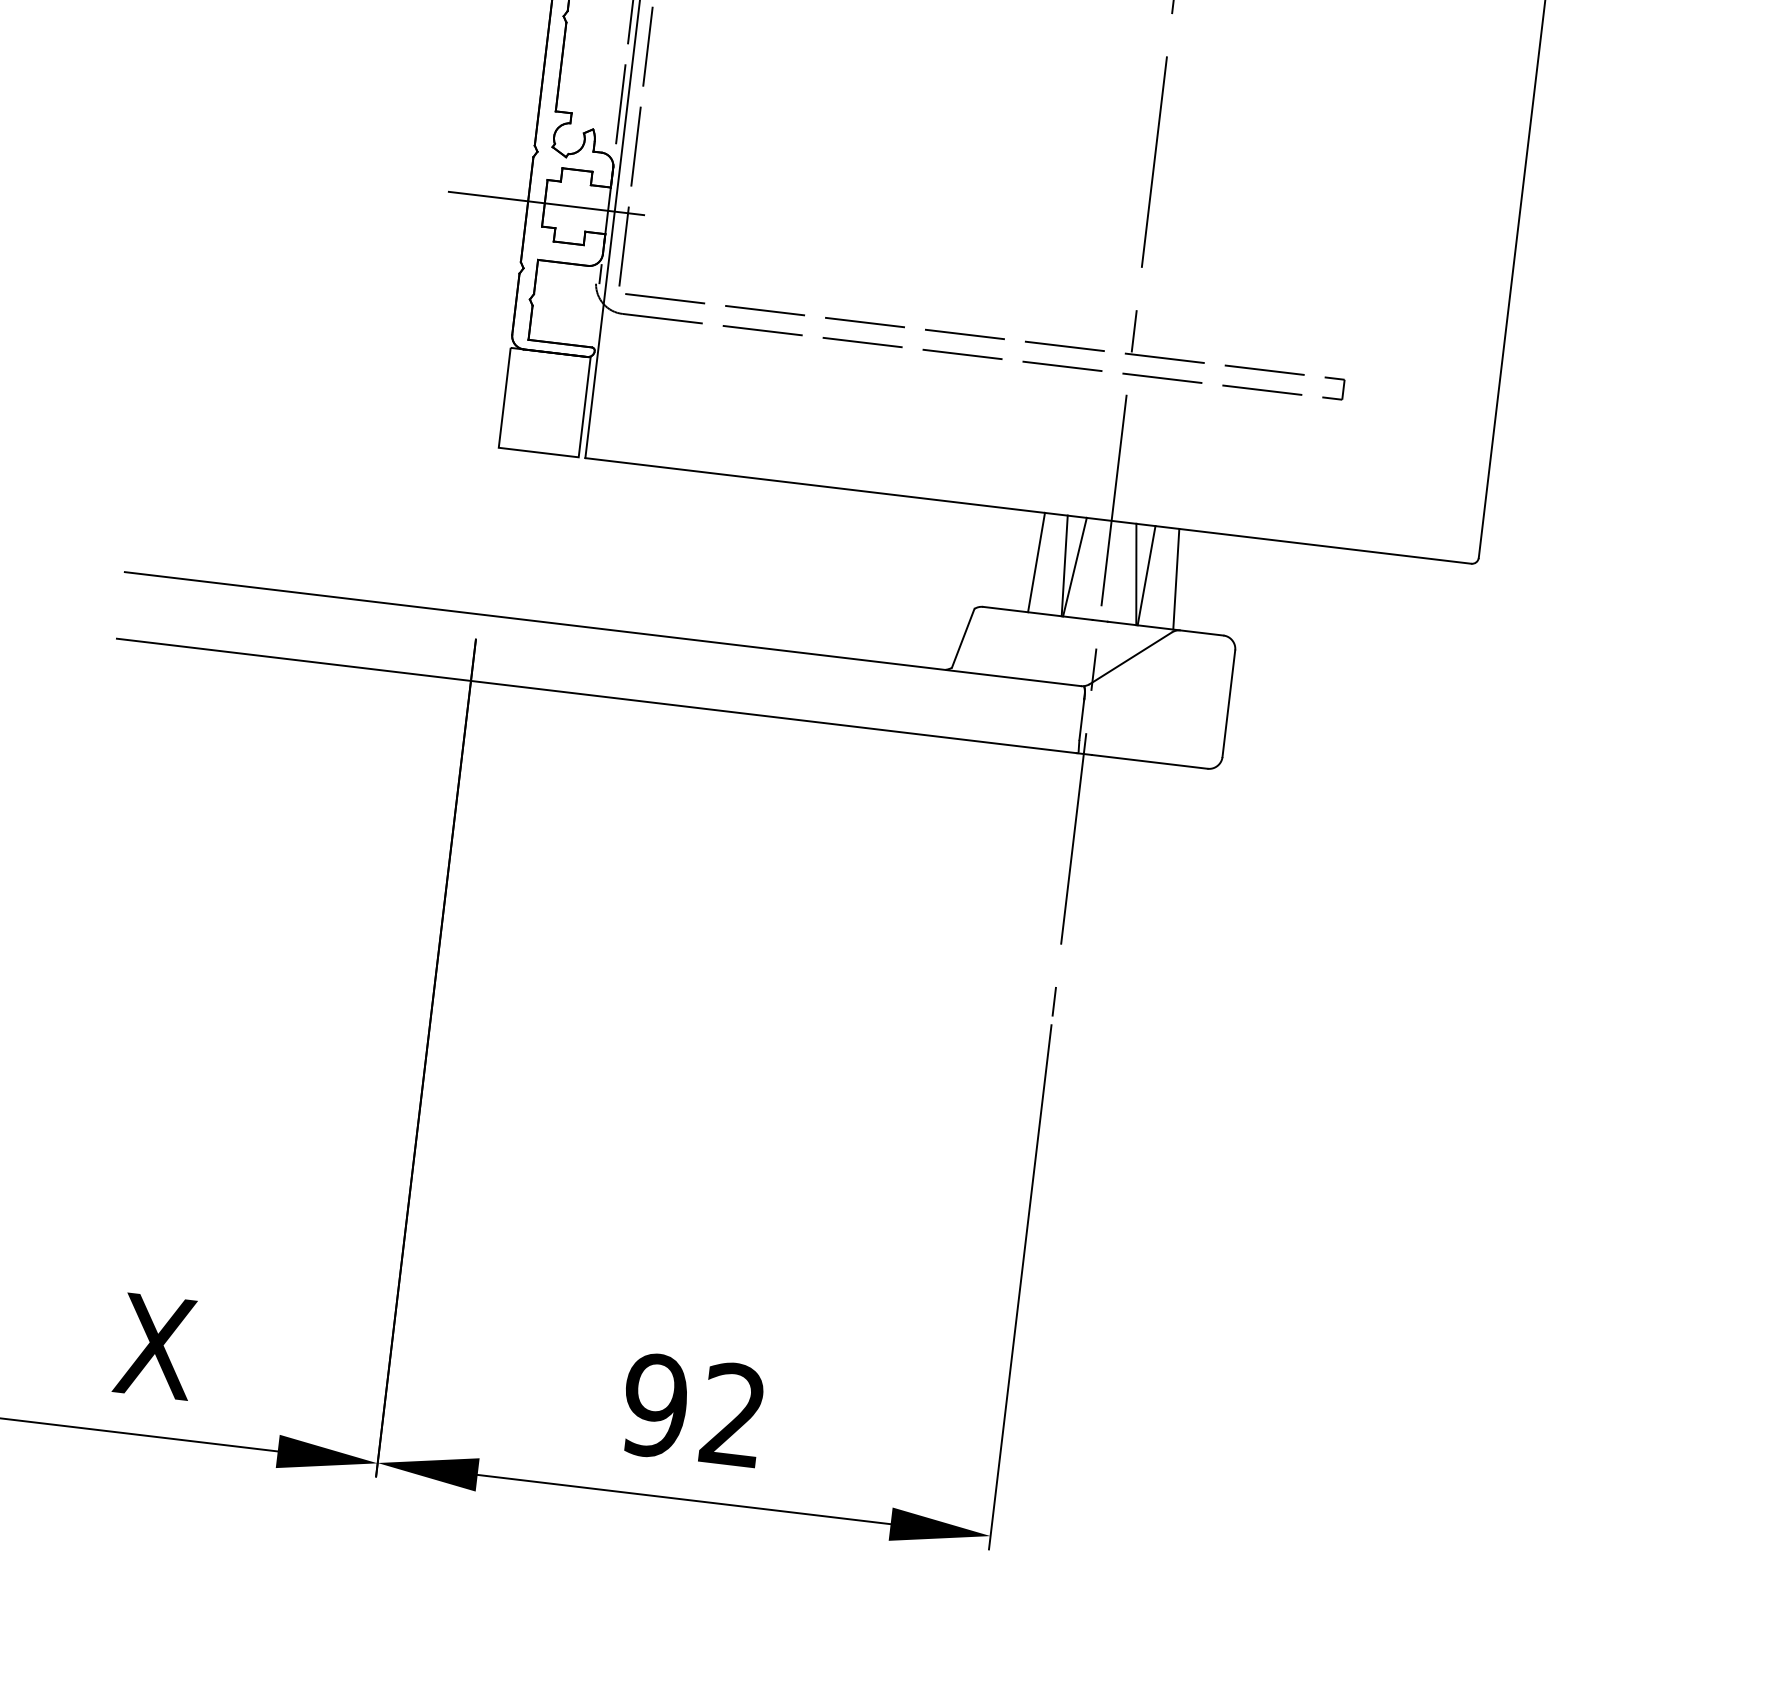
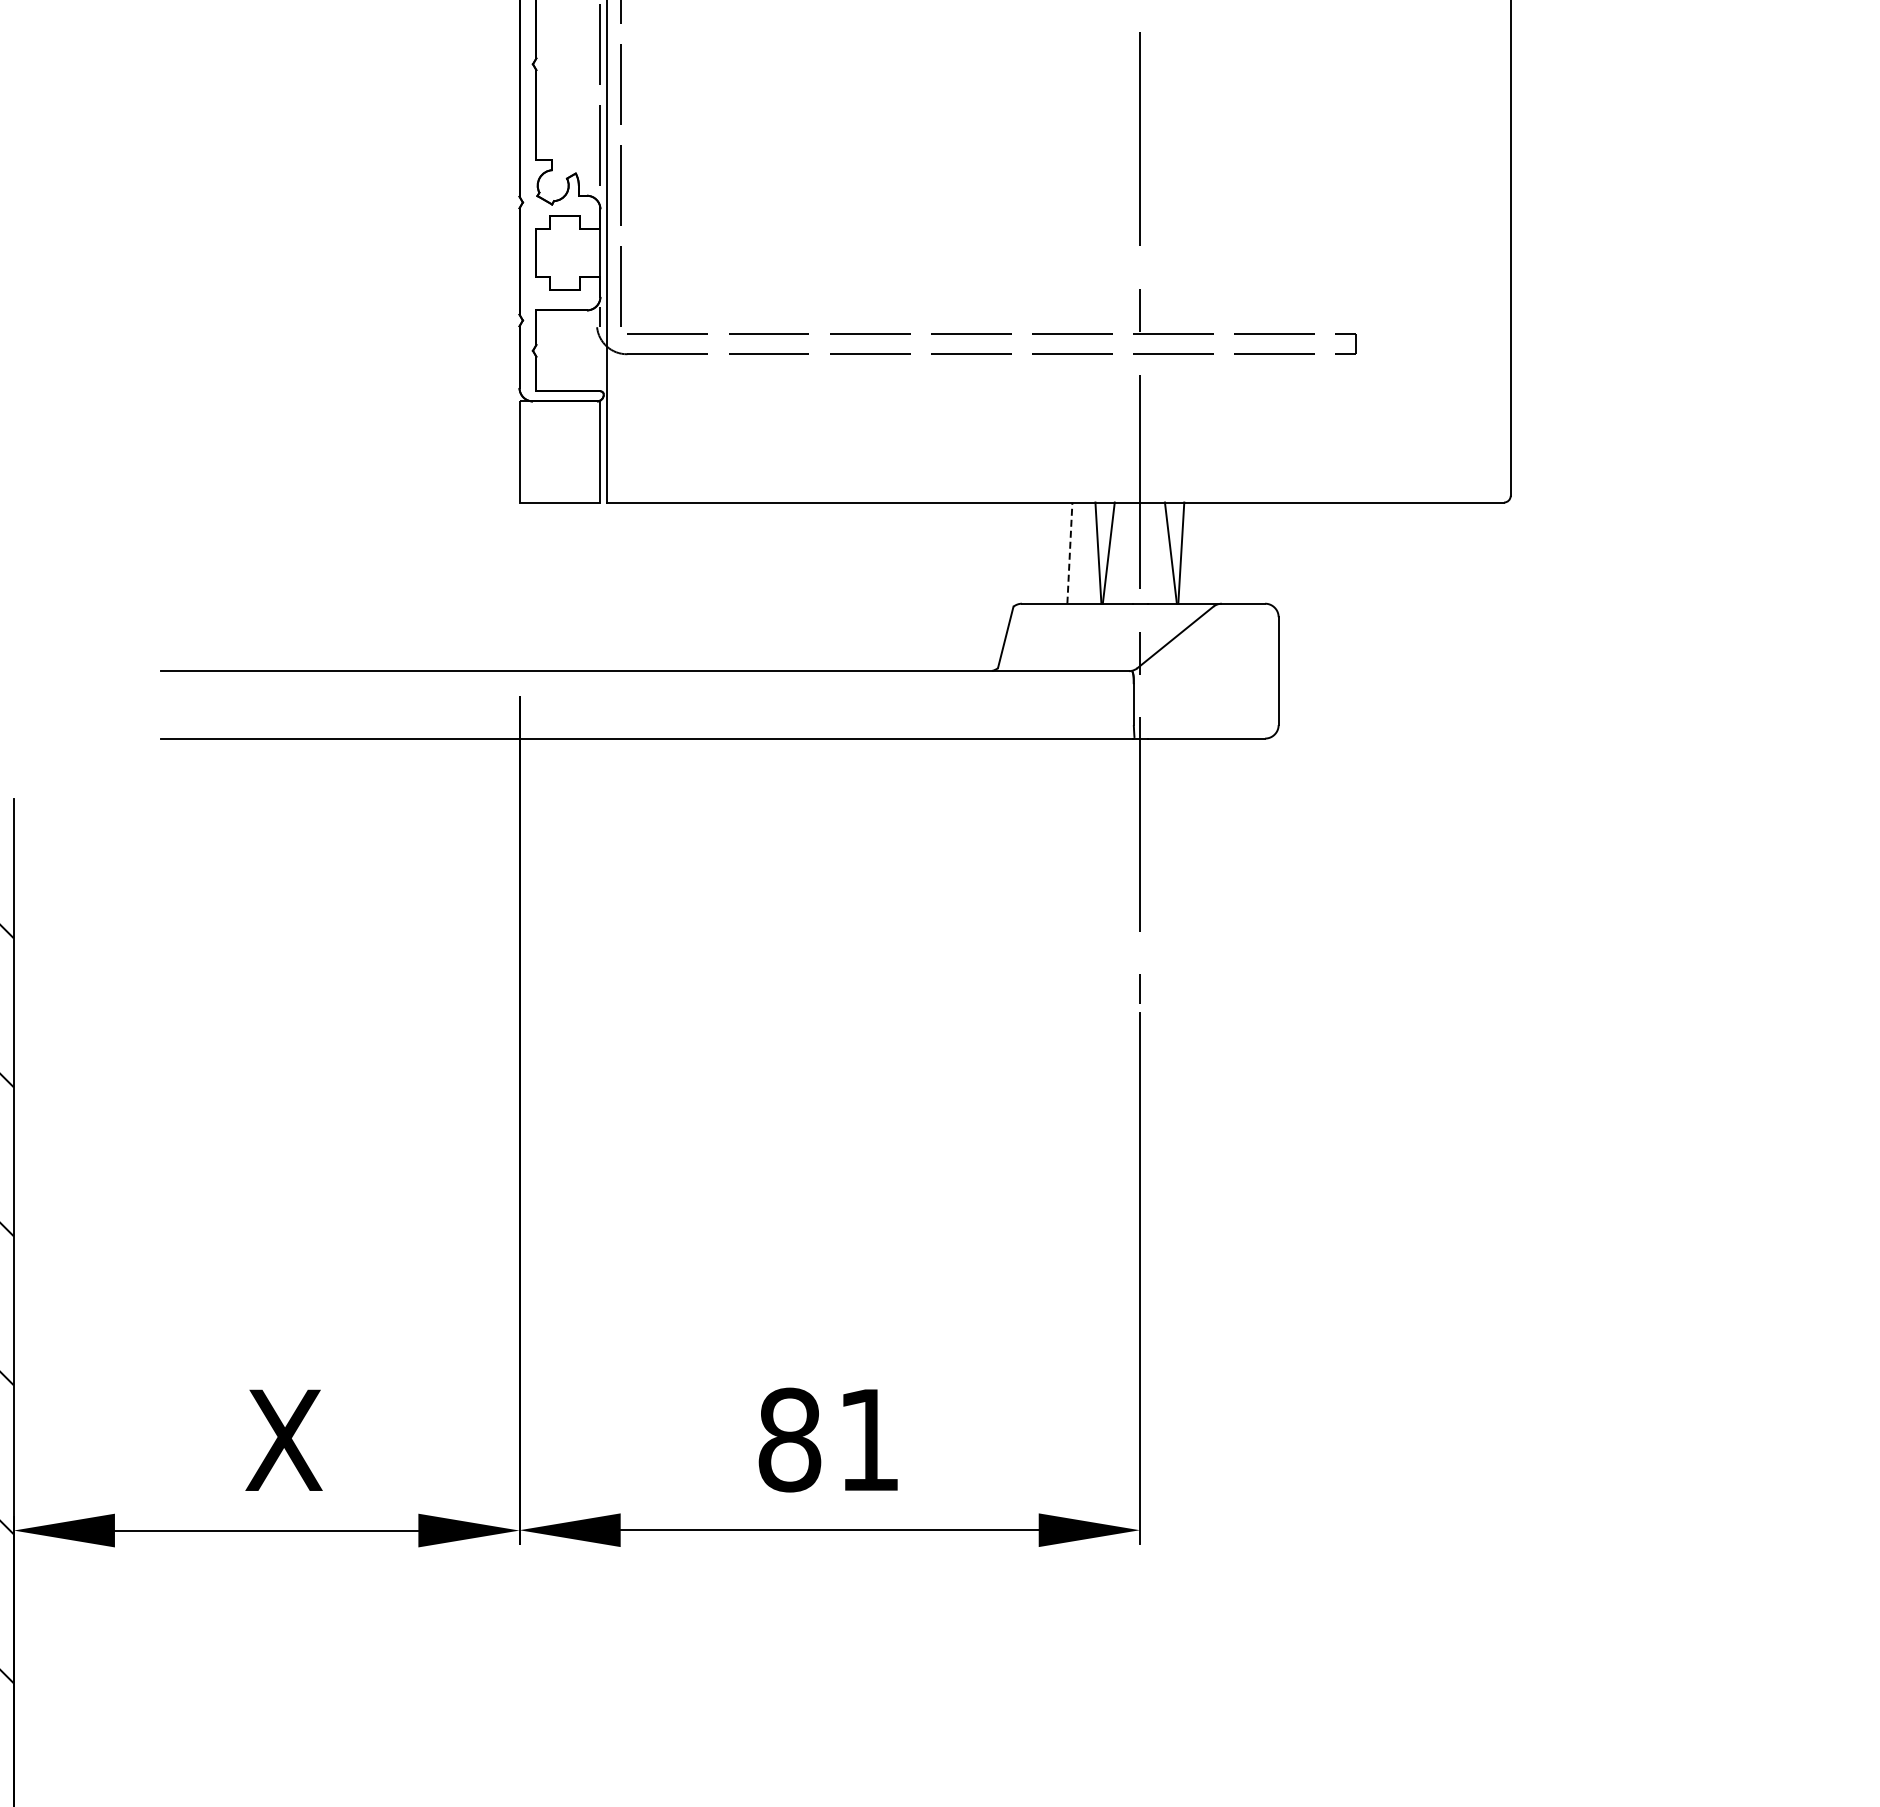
line: (545, 203) -> (537, 253), removed
line: (1036, 562) -> (1069, 553), solid -> dashed
line: (1176, 578) -> (1211, 552), removed
text: (692, 1409) -> (827, 1439), 92 -> 81

